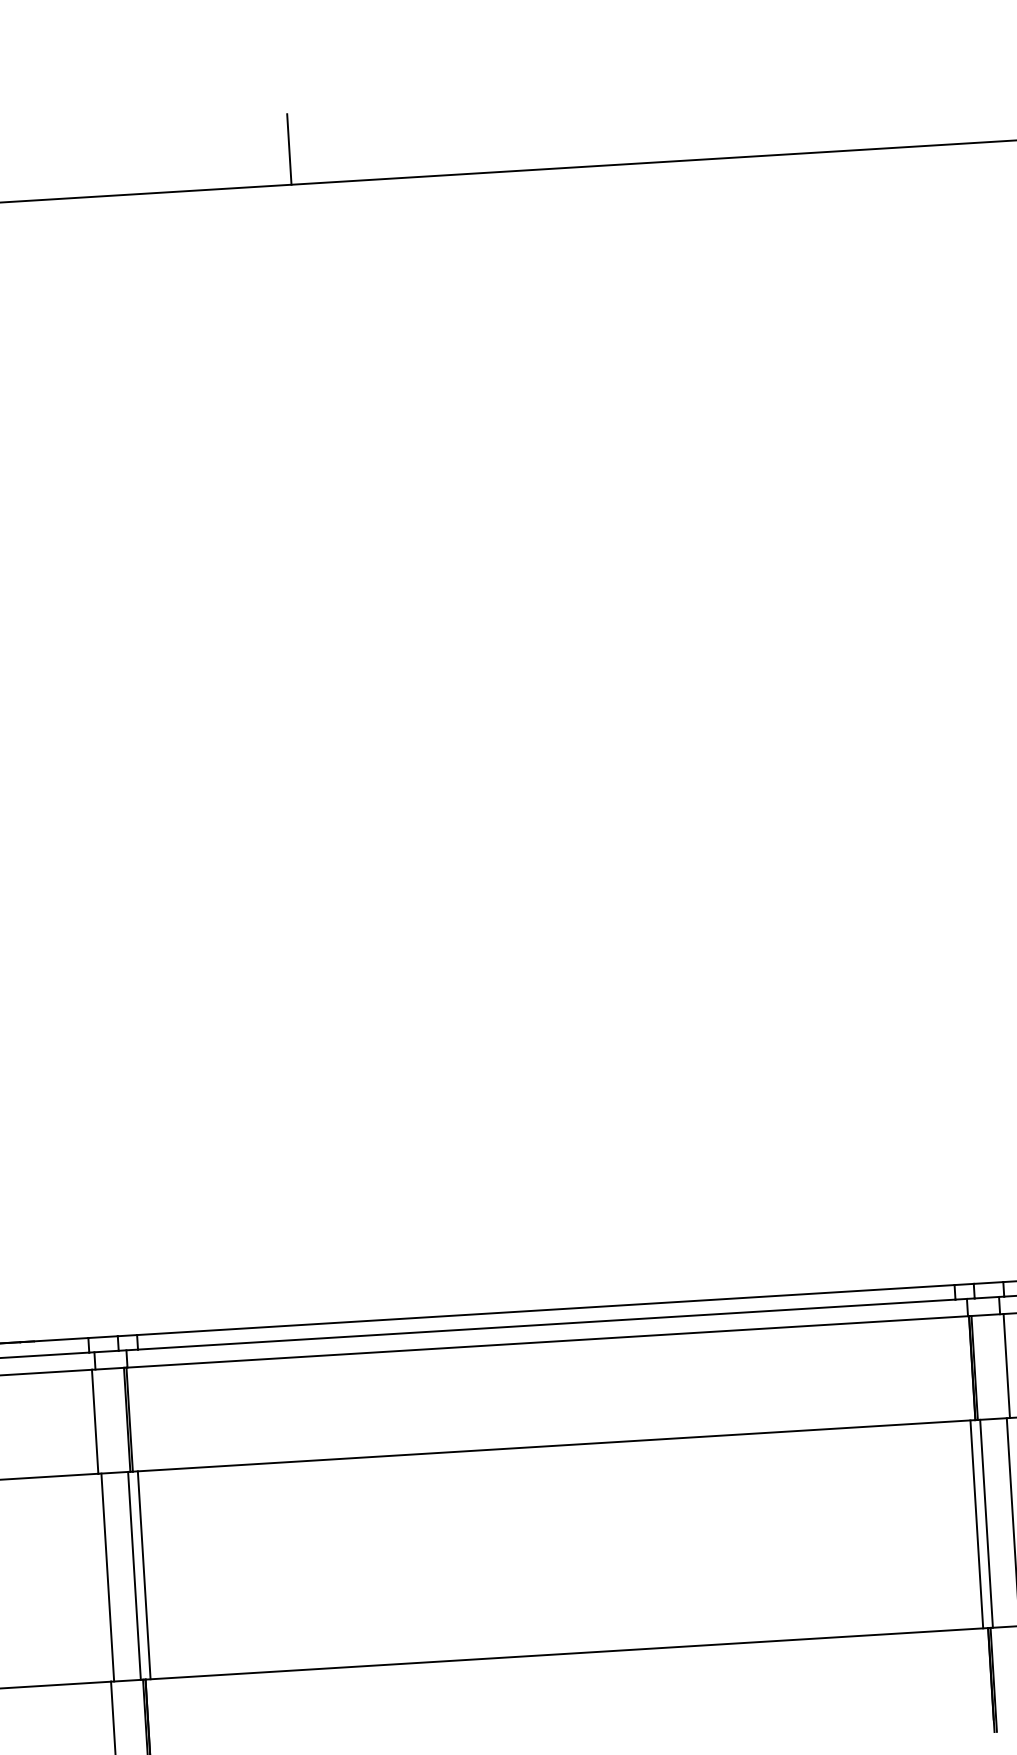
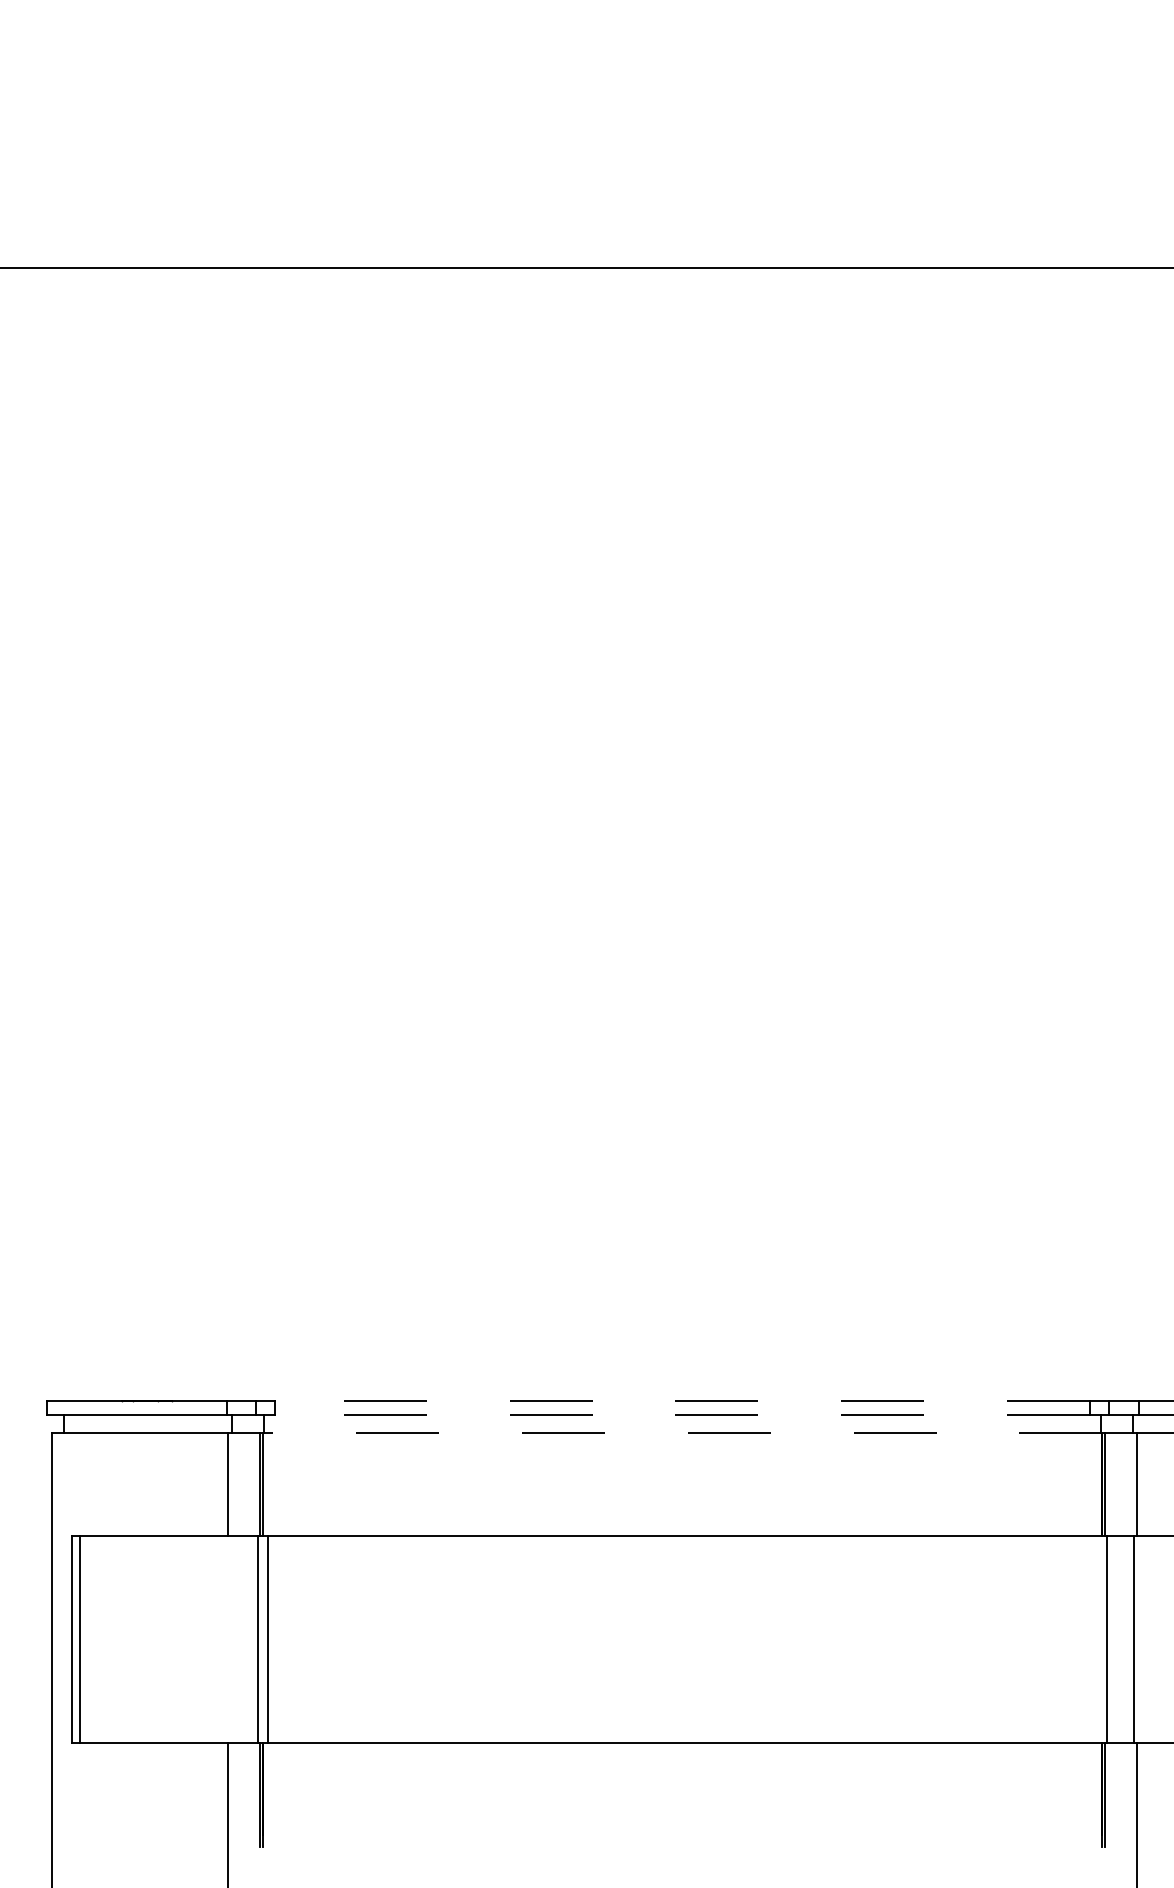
line: (289, 149) -> (498, 232), removed
line: (545, 1309) -> (682, 1400), solid -> dashed
line: (546, 1324) -> (682, 1415), solid -> dashed
line: (547, 1341) -> (682, 1432), solid -> dashed
line: (976, 1524) -> (1097, 1639), removed
line: (107, 1577) -> (231, 1639), removed

